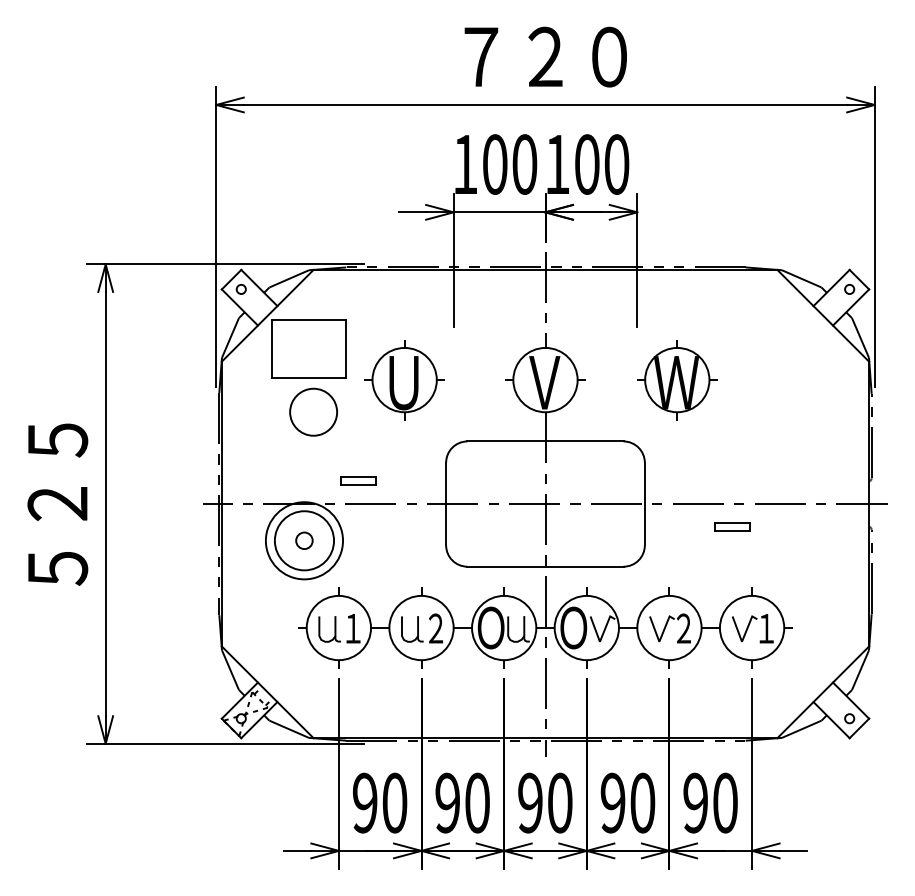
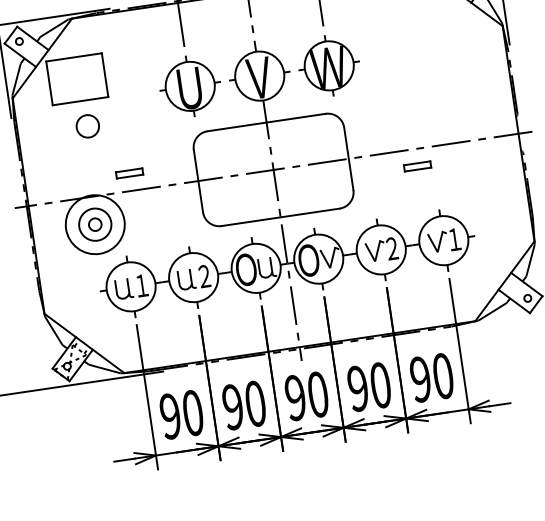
part: (404, 380) -> (190, 86), moved
part: (677, 380) -> (329, 66), moved
circle: (313, 411) -> (87, 125), size x0.62
circle: (304, 540) -> (95, 224), size x0.71

